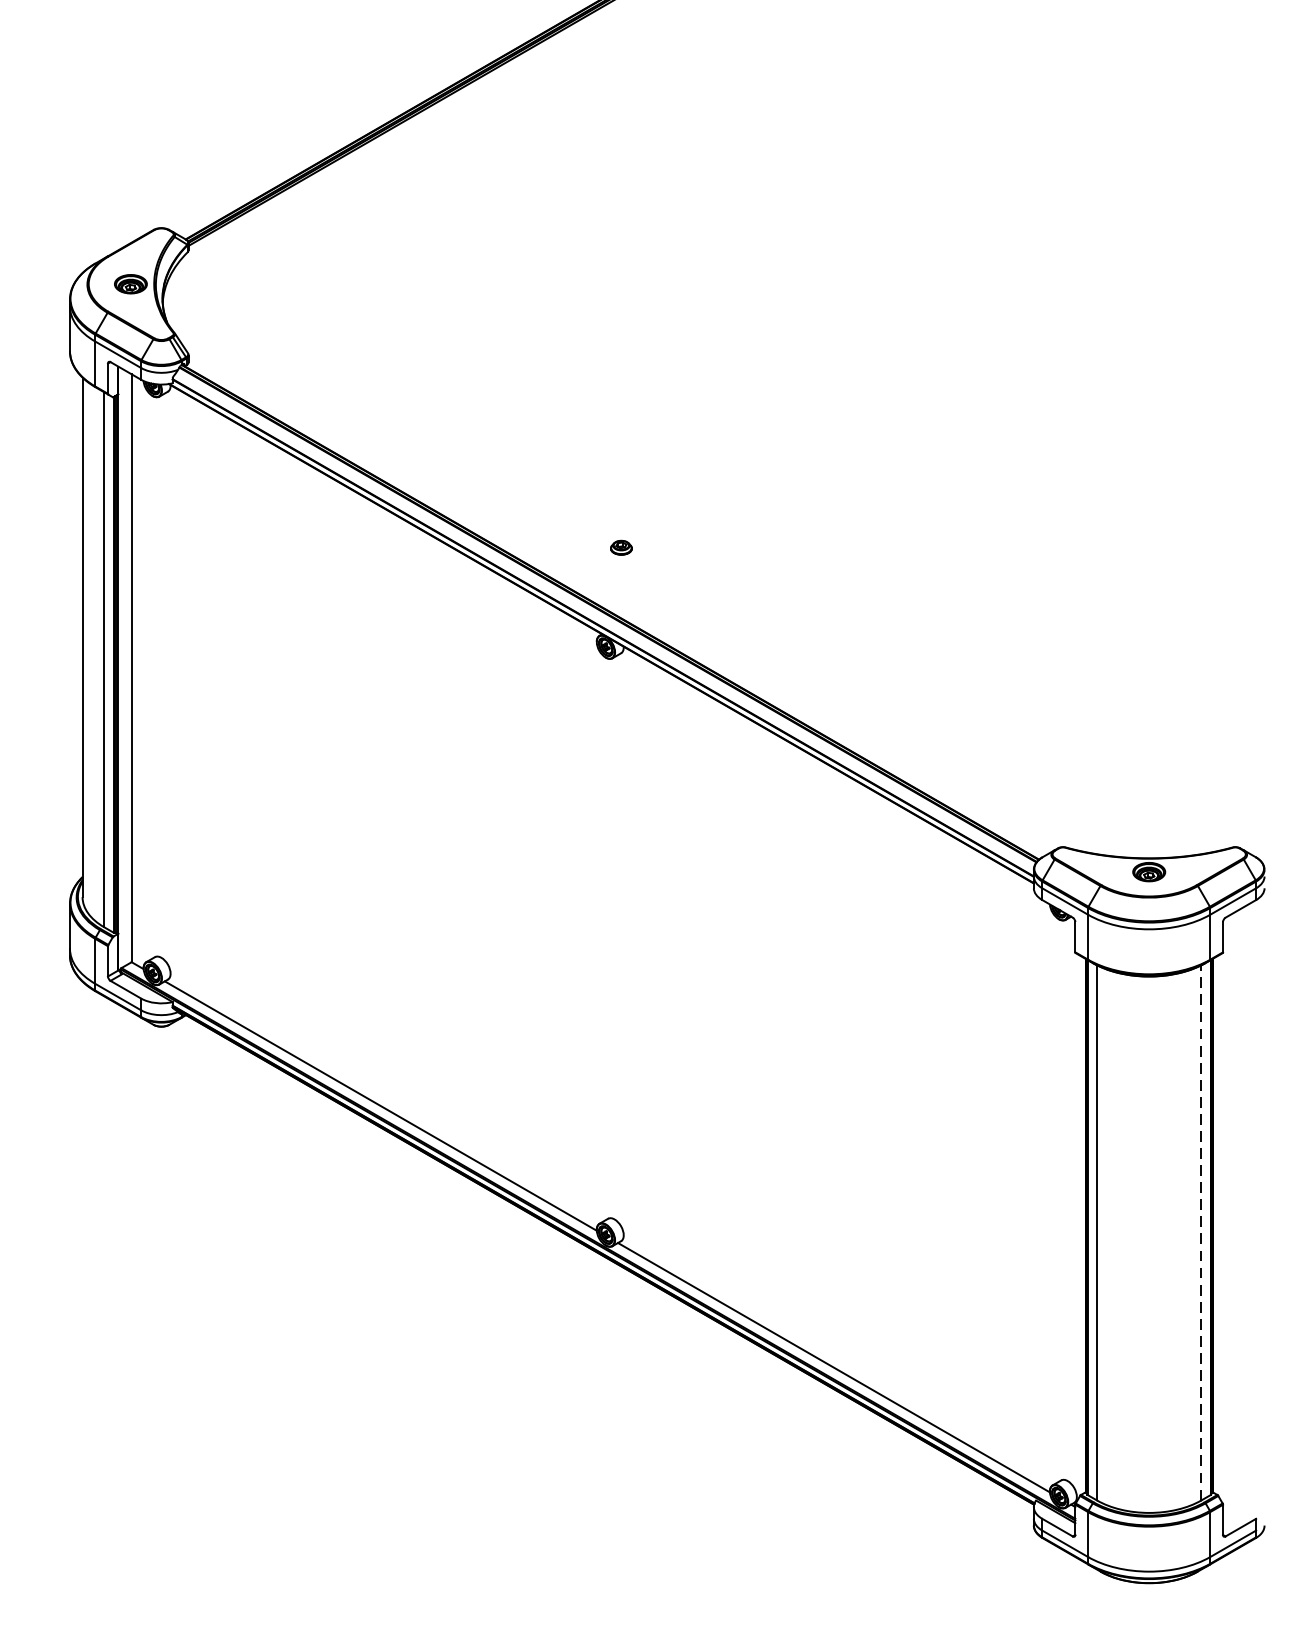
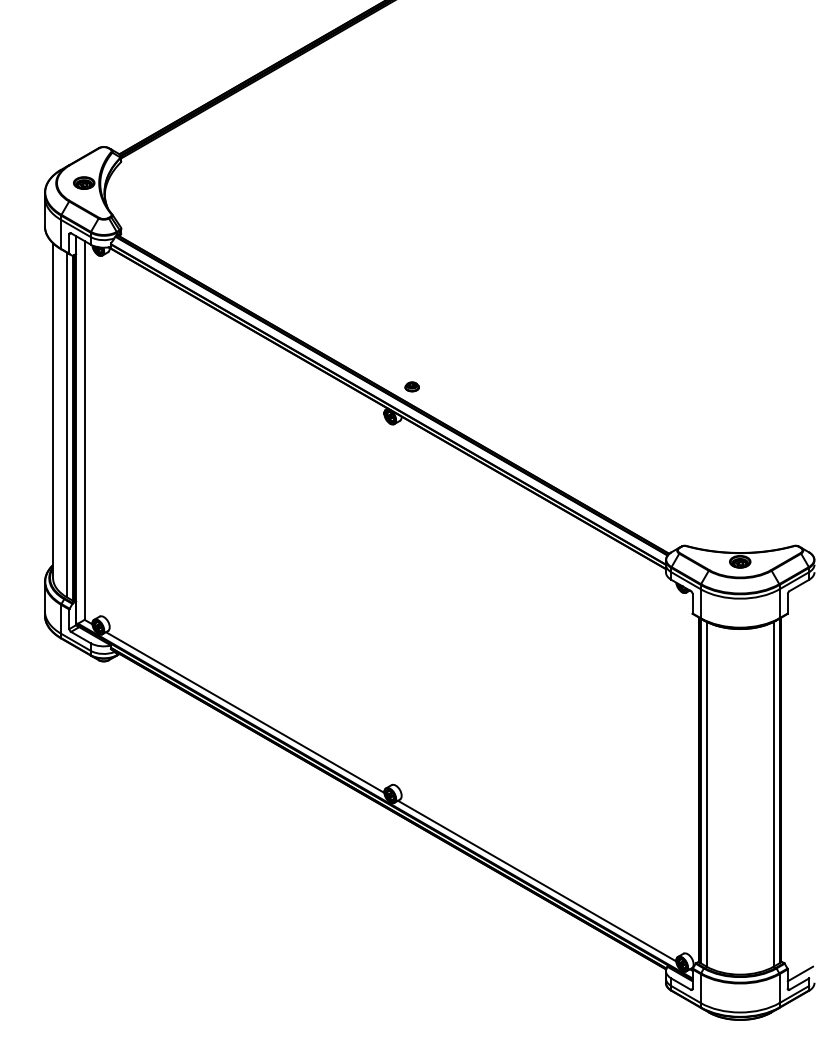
part: (620, 547) -> (411, 386), moved
line: (1200, 1231) -> (773, 793), dashed -> solid
line: (1242, 1511) -> (800, 973), added

